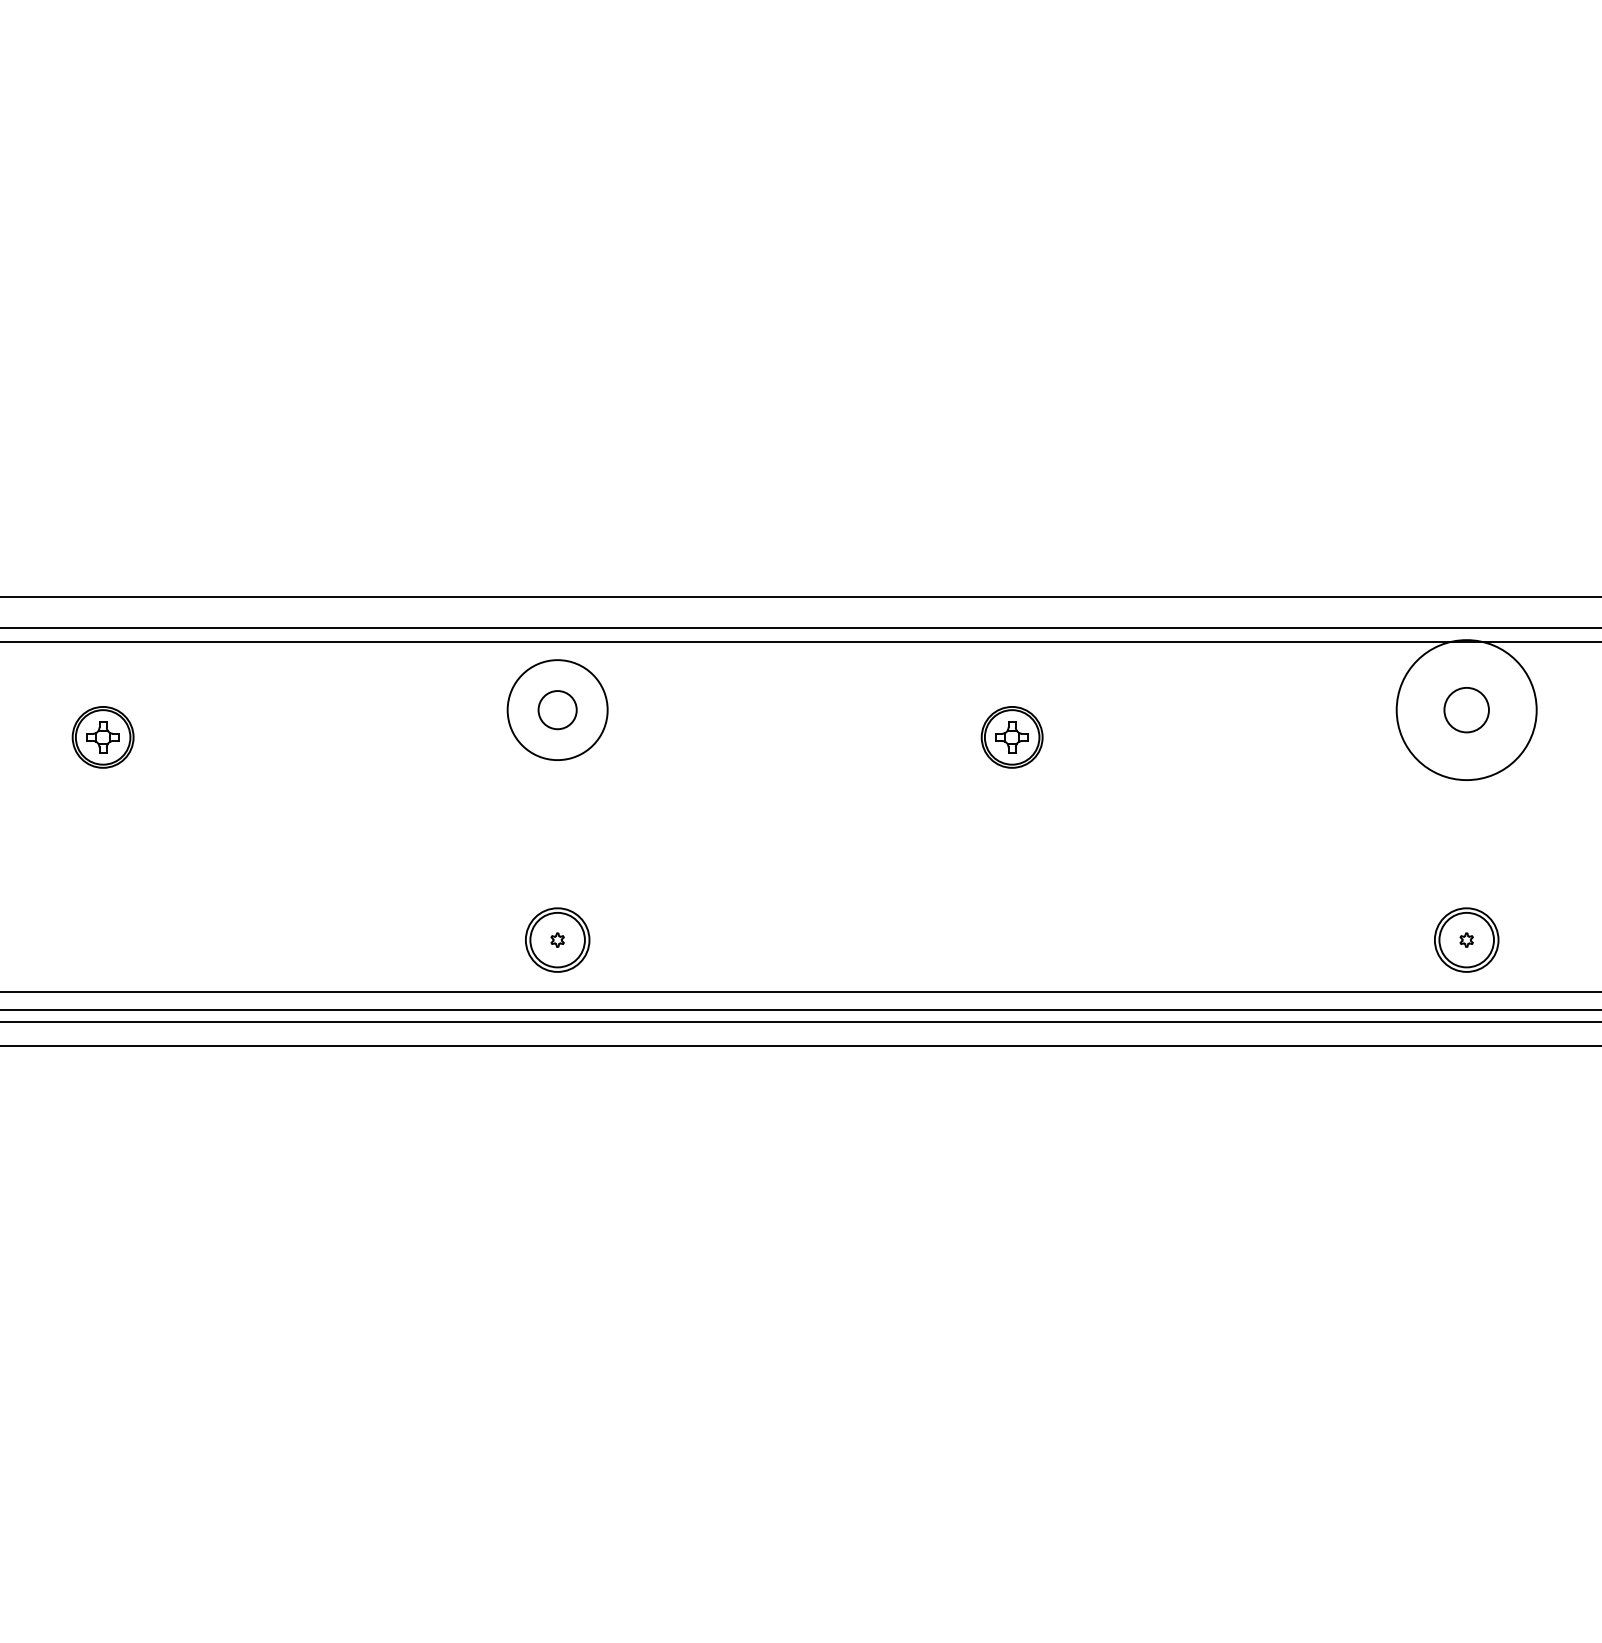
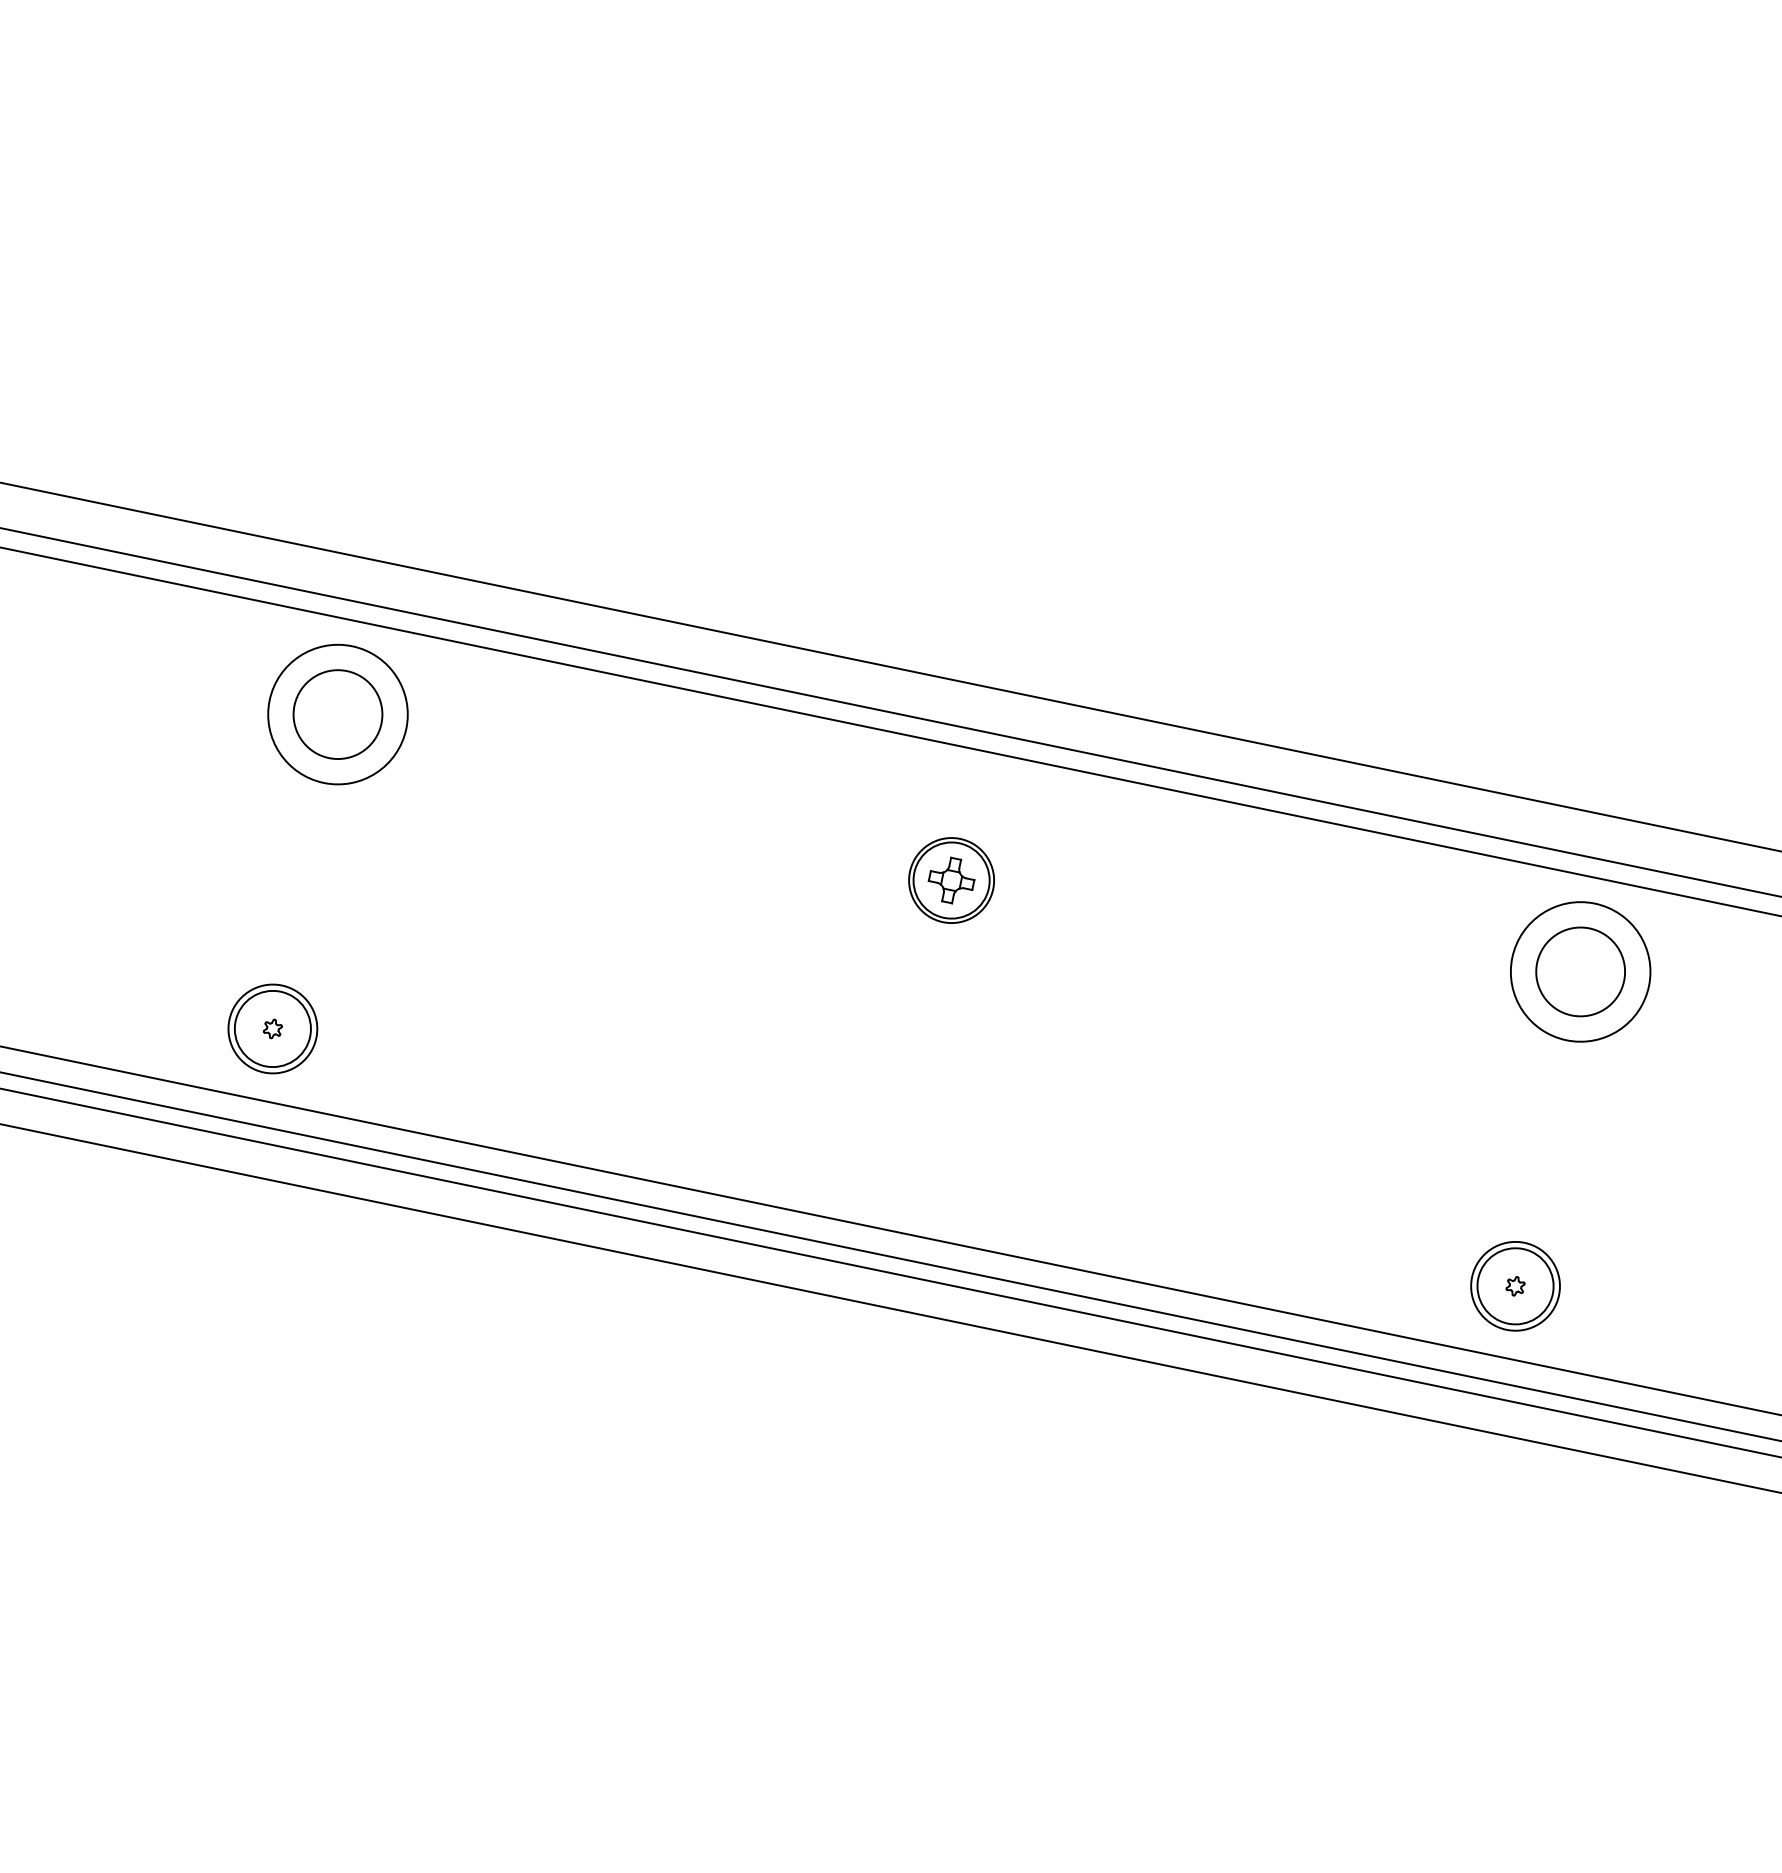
circle: (557, 709) -> (337, 713), size x1.67
circle: (1466, 709) -> (1580, 971), size x1.43
circle: (1466, 710) -> (1580, 972), size x0.71

